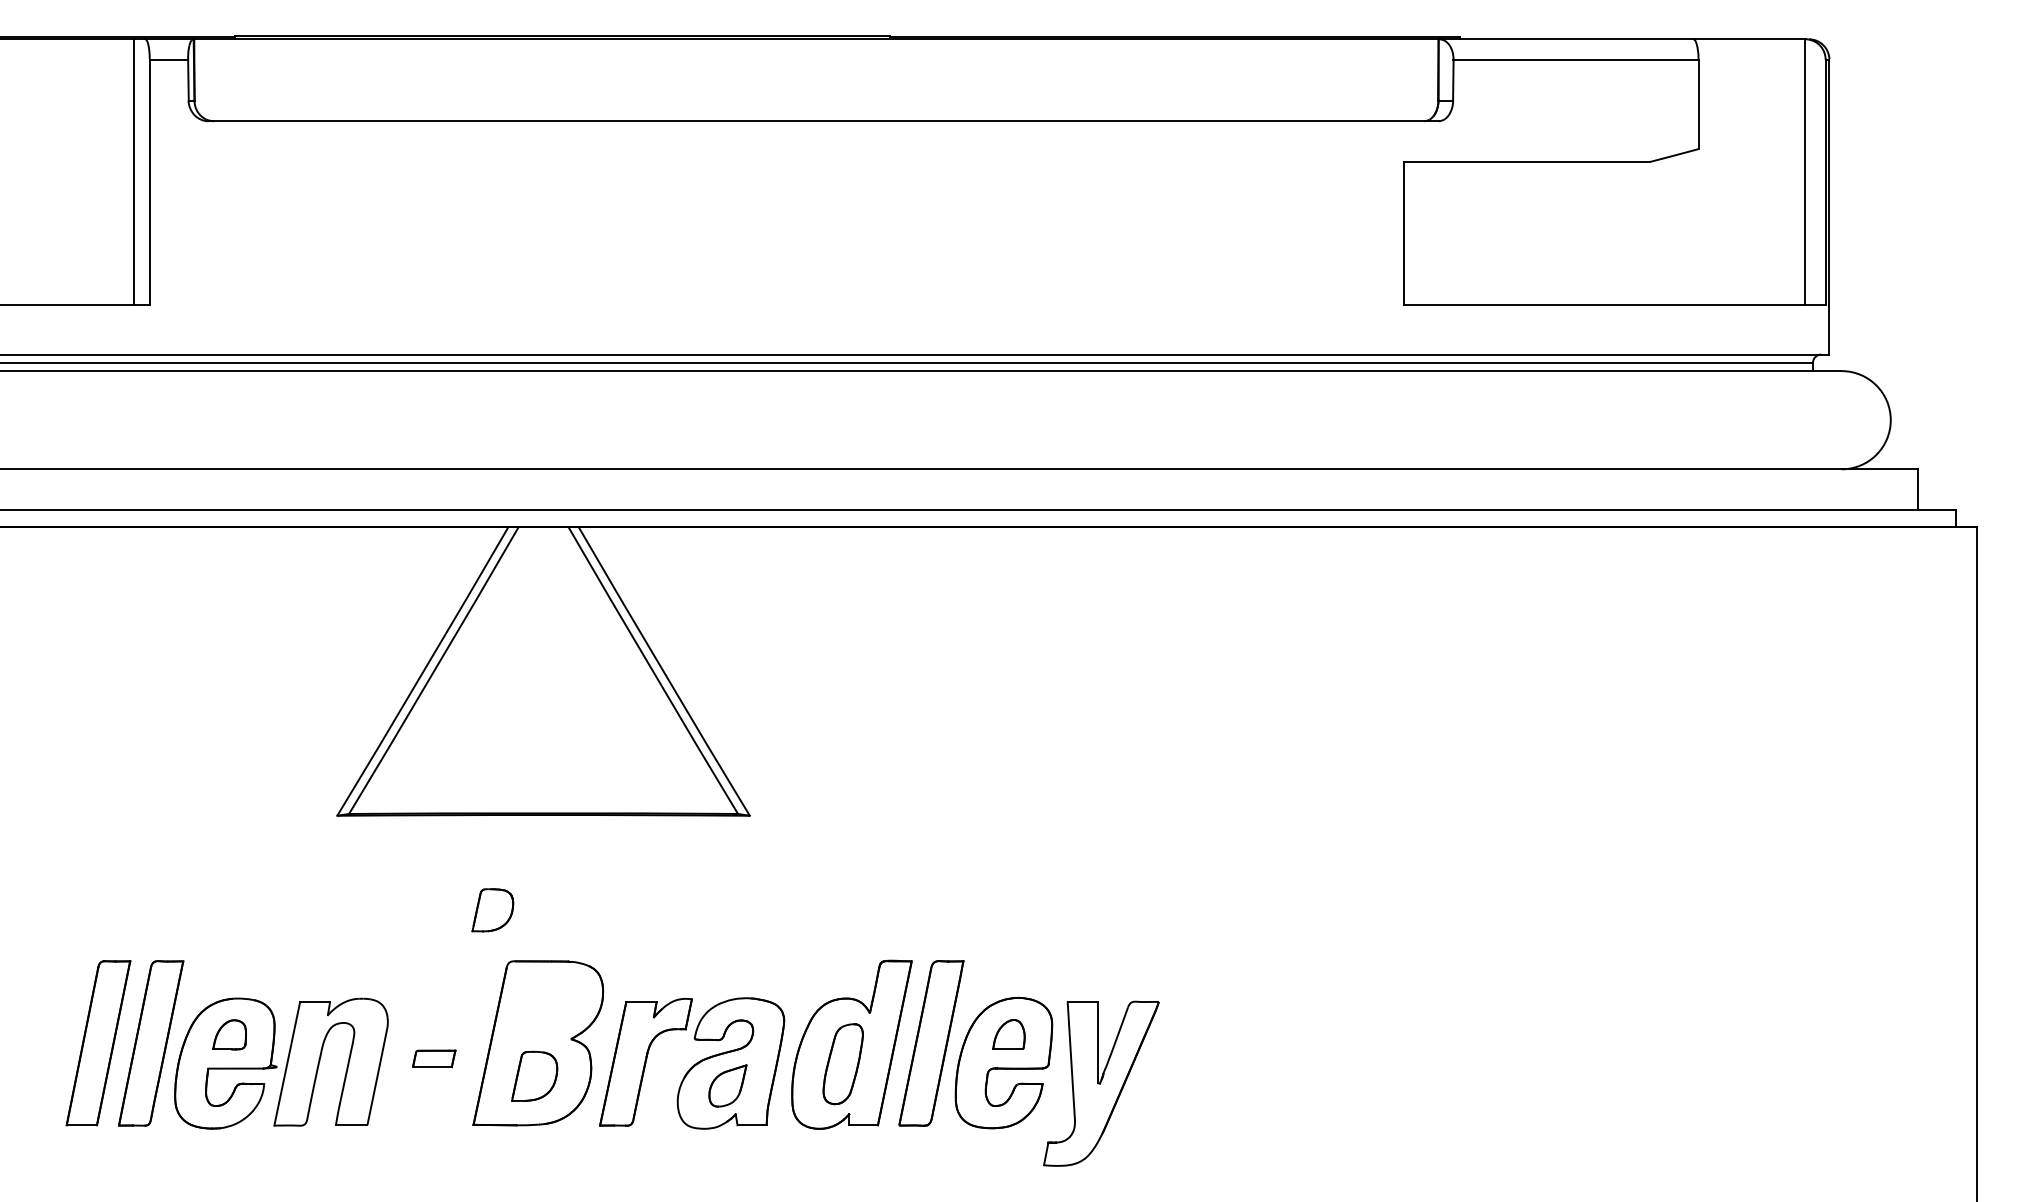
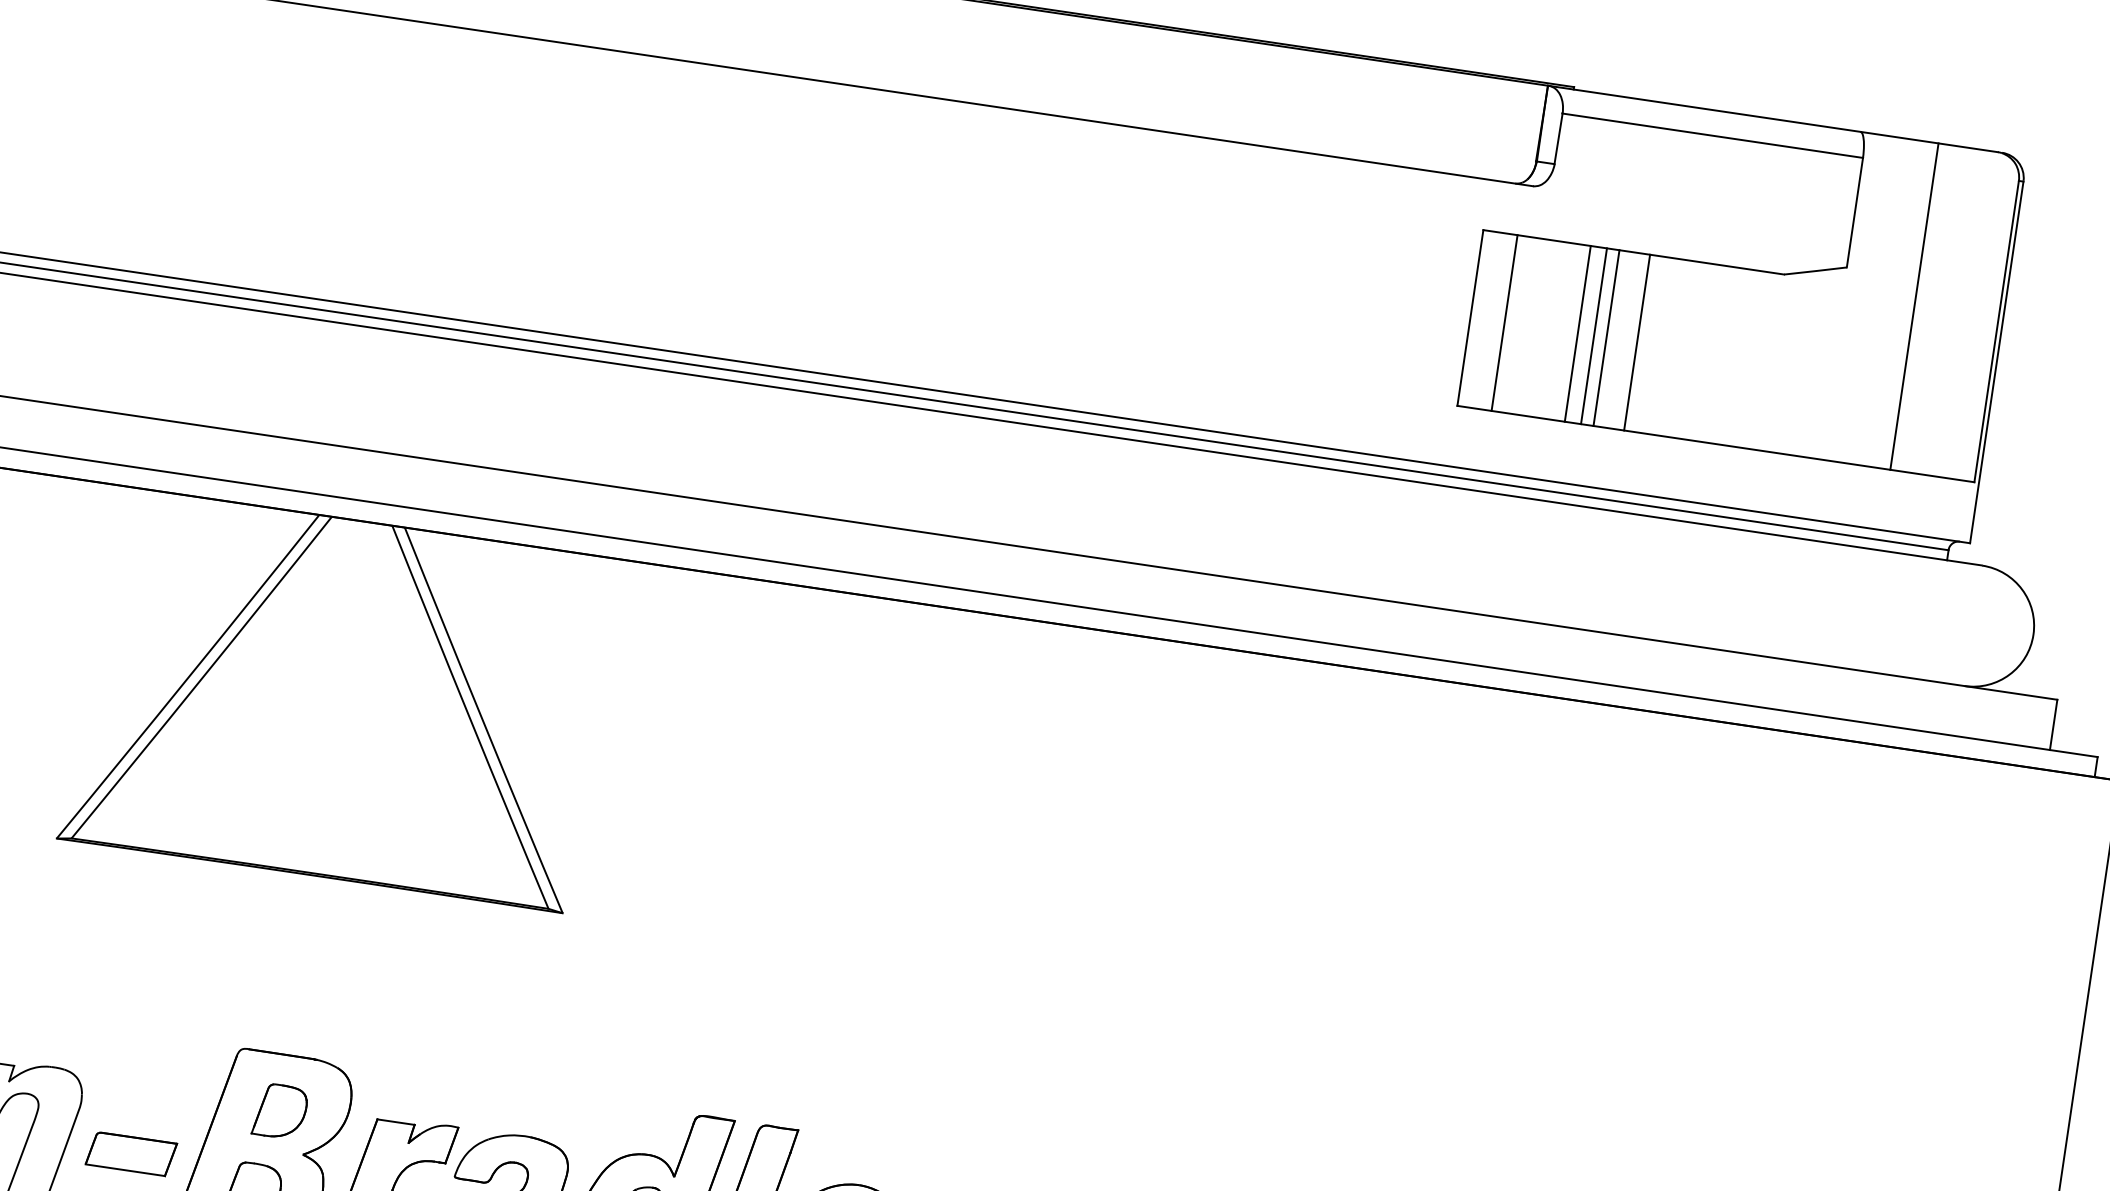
line: (1805, 172) -> (1914, 306), moved
line: (1431, 233) -> (1504, 322), added
line: (1491, 233) -> (1577, 333), added
line: (1504, 233) -> (1593, 335), added
line: (1515, 233) -> (1607, 337), added
line: (1540, 233) -> (1637, 342), added
part: (492, 910) -> (279, 1111), moved
part: (434, 1058) -> (132, 1153), size x1.67

